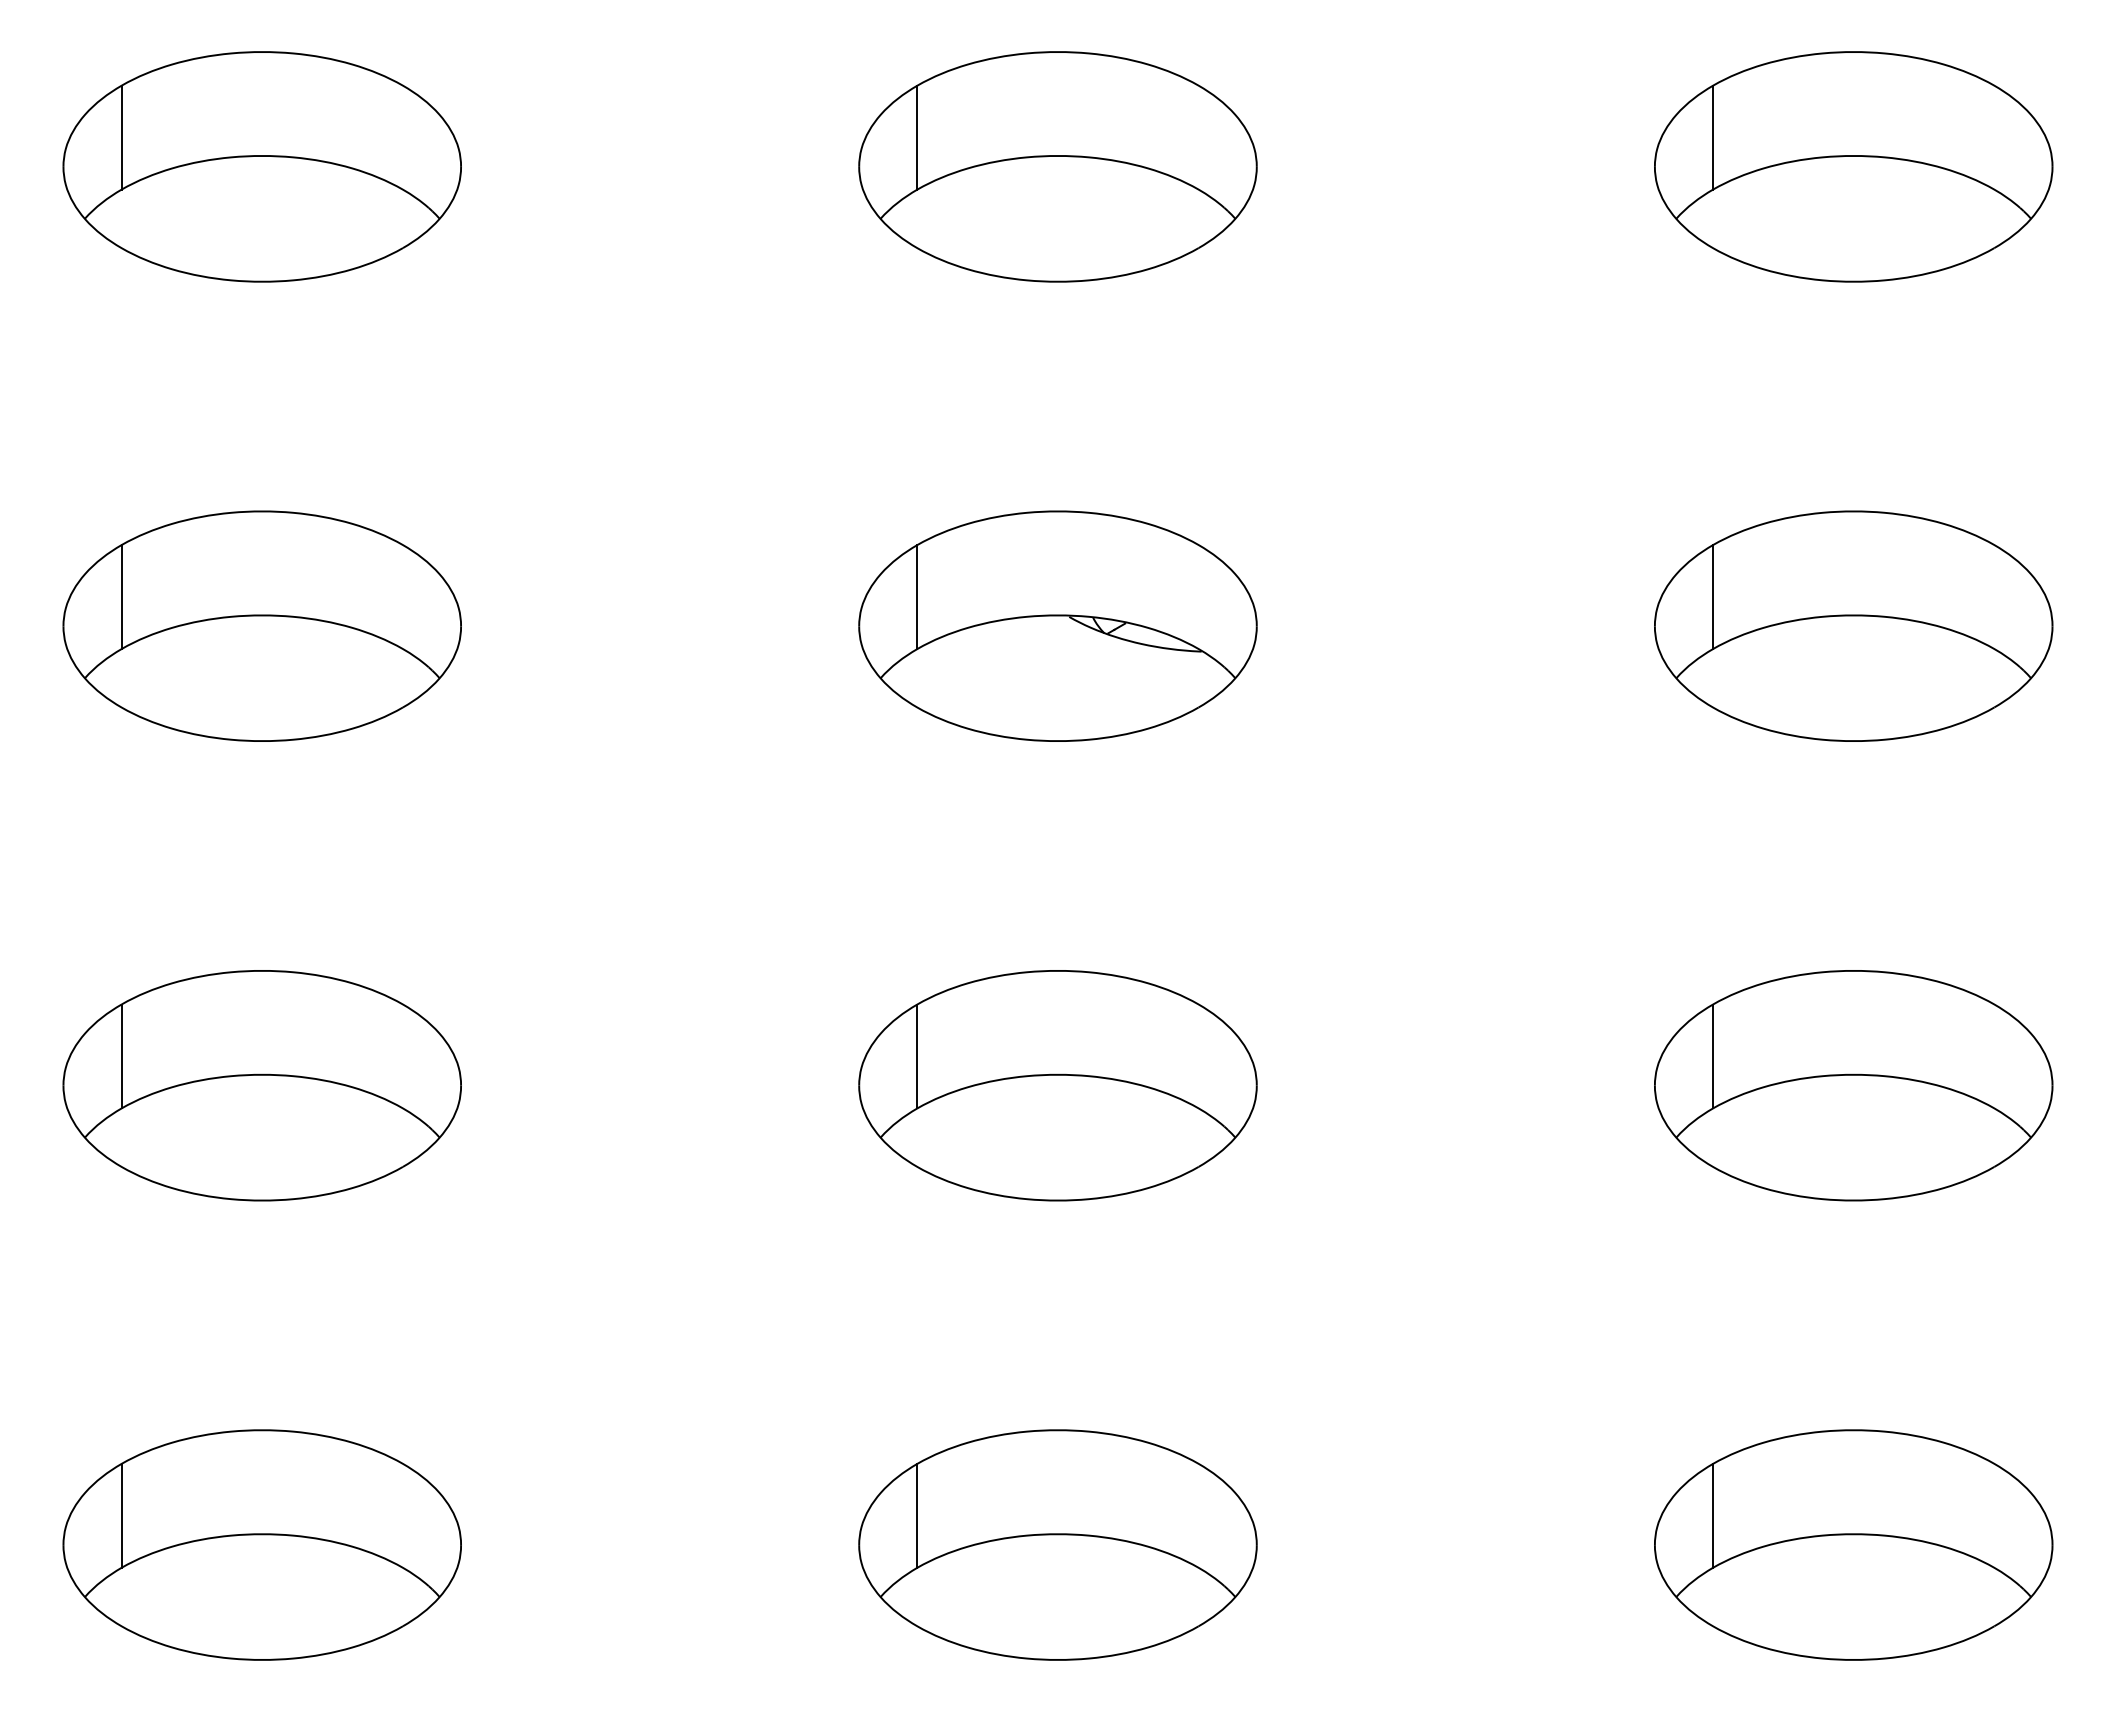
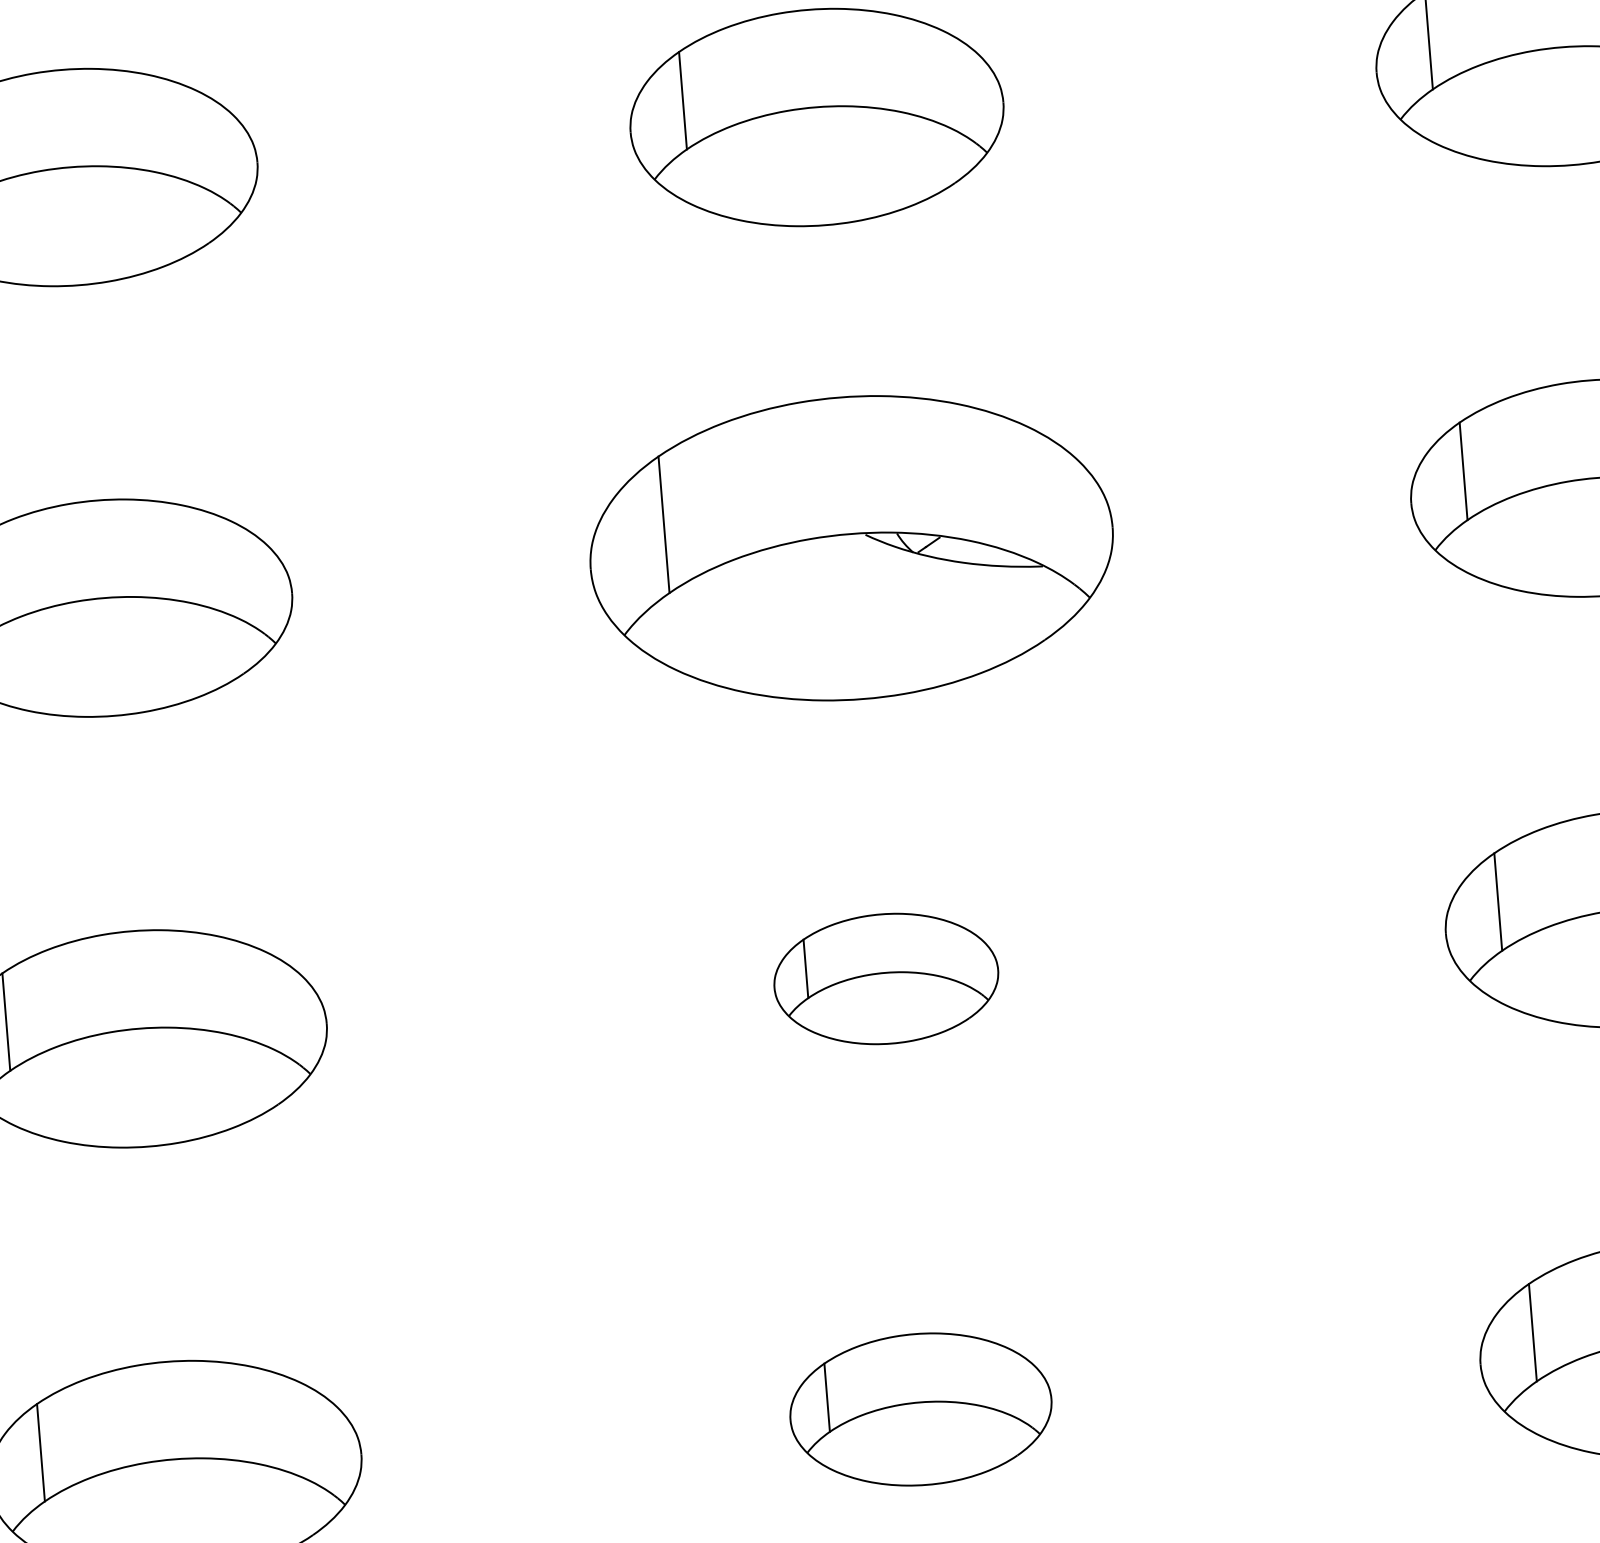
part: (1057, 625) -> (851, 547), size x1.4
part: (1057, 1085) -> (885, 978), size x0.6
part: (1057, 1544) -> (920, 1409), size x0.7

